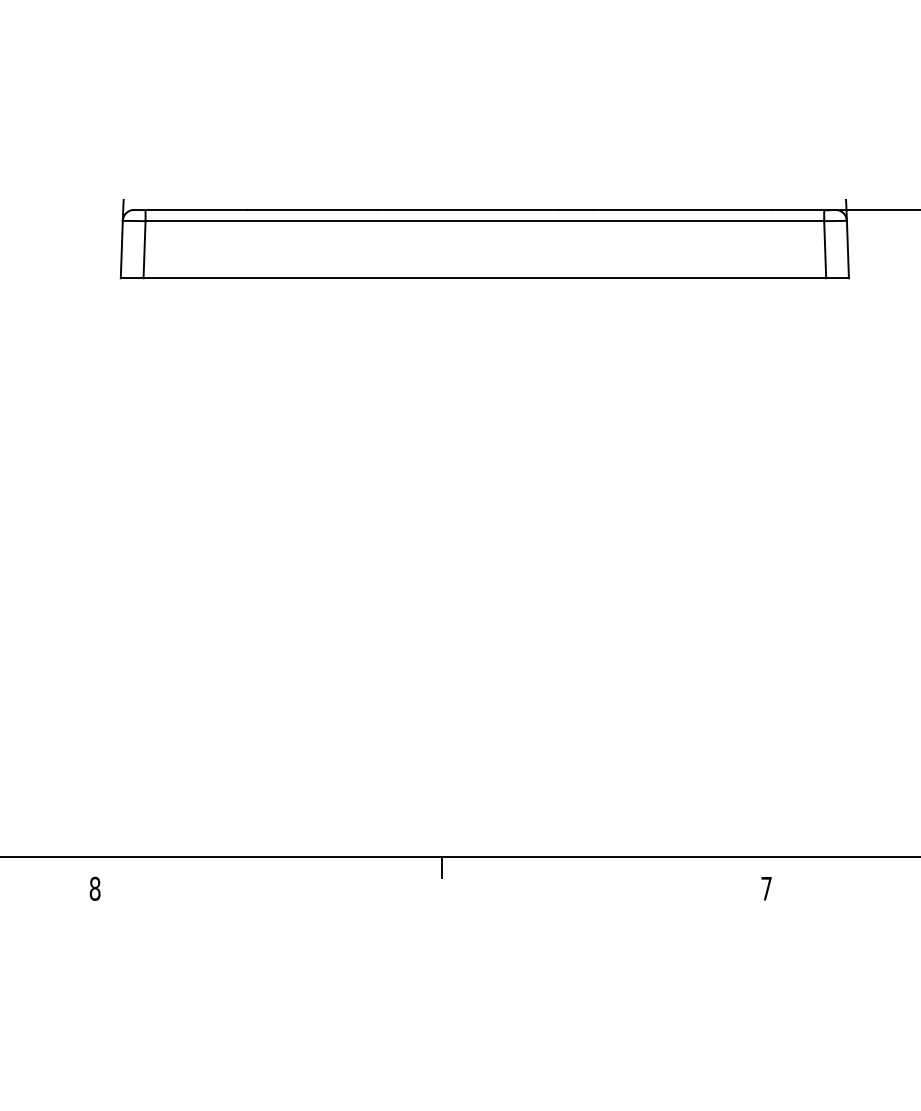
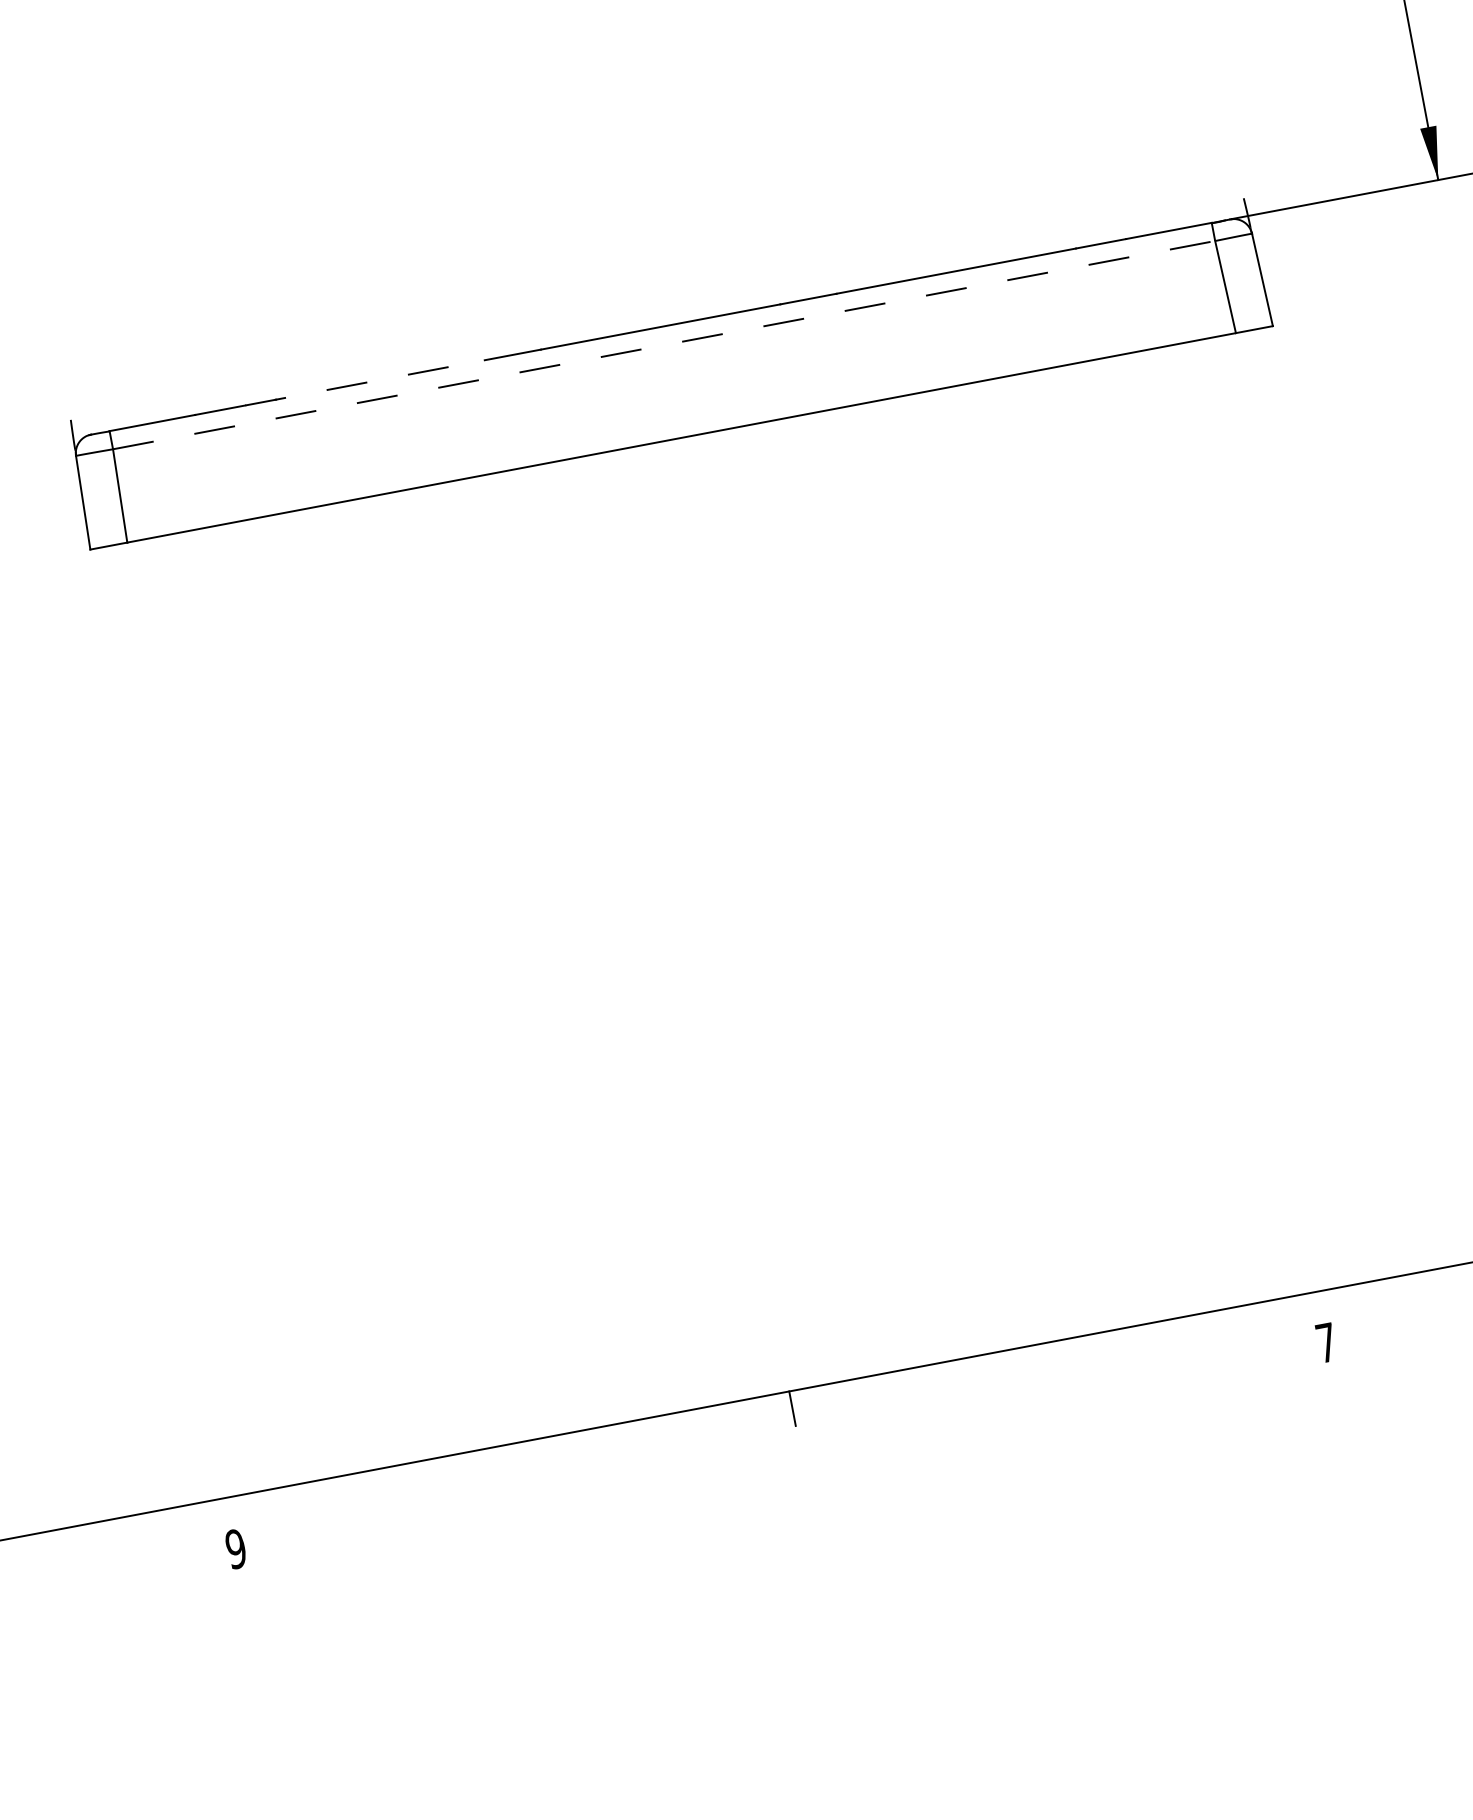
line: (302, 209) -> (364, 382), solid -> dashed
line: (485, 221) -> (665, 345), solid -> dashed
text: (94, 888) -> (234, 1548), 8 -> 9

